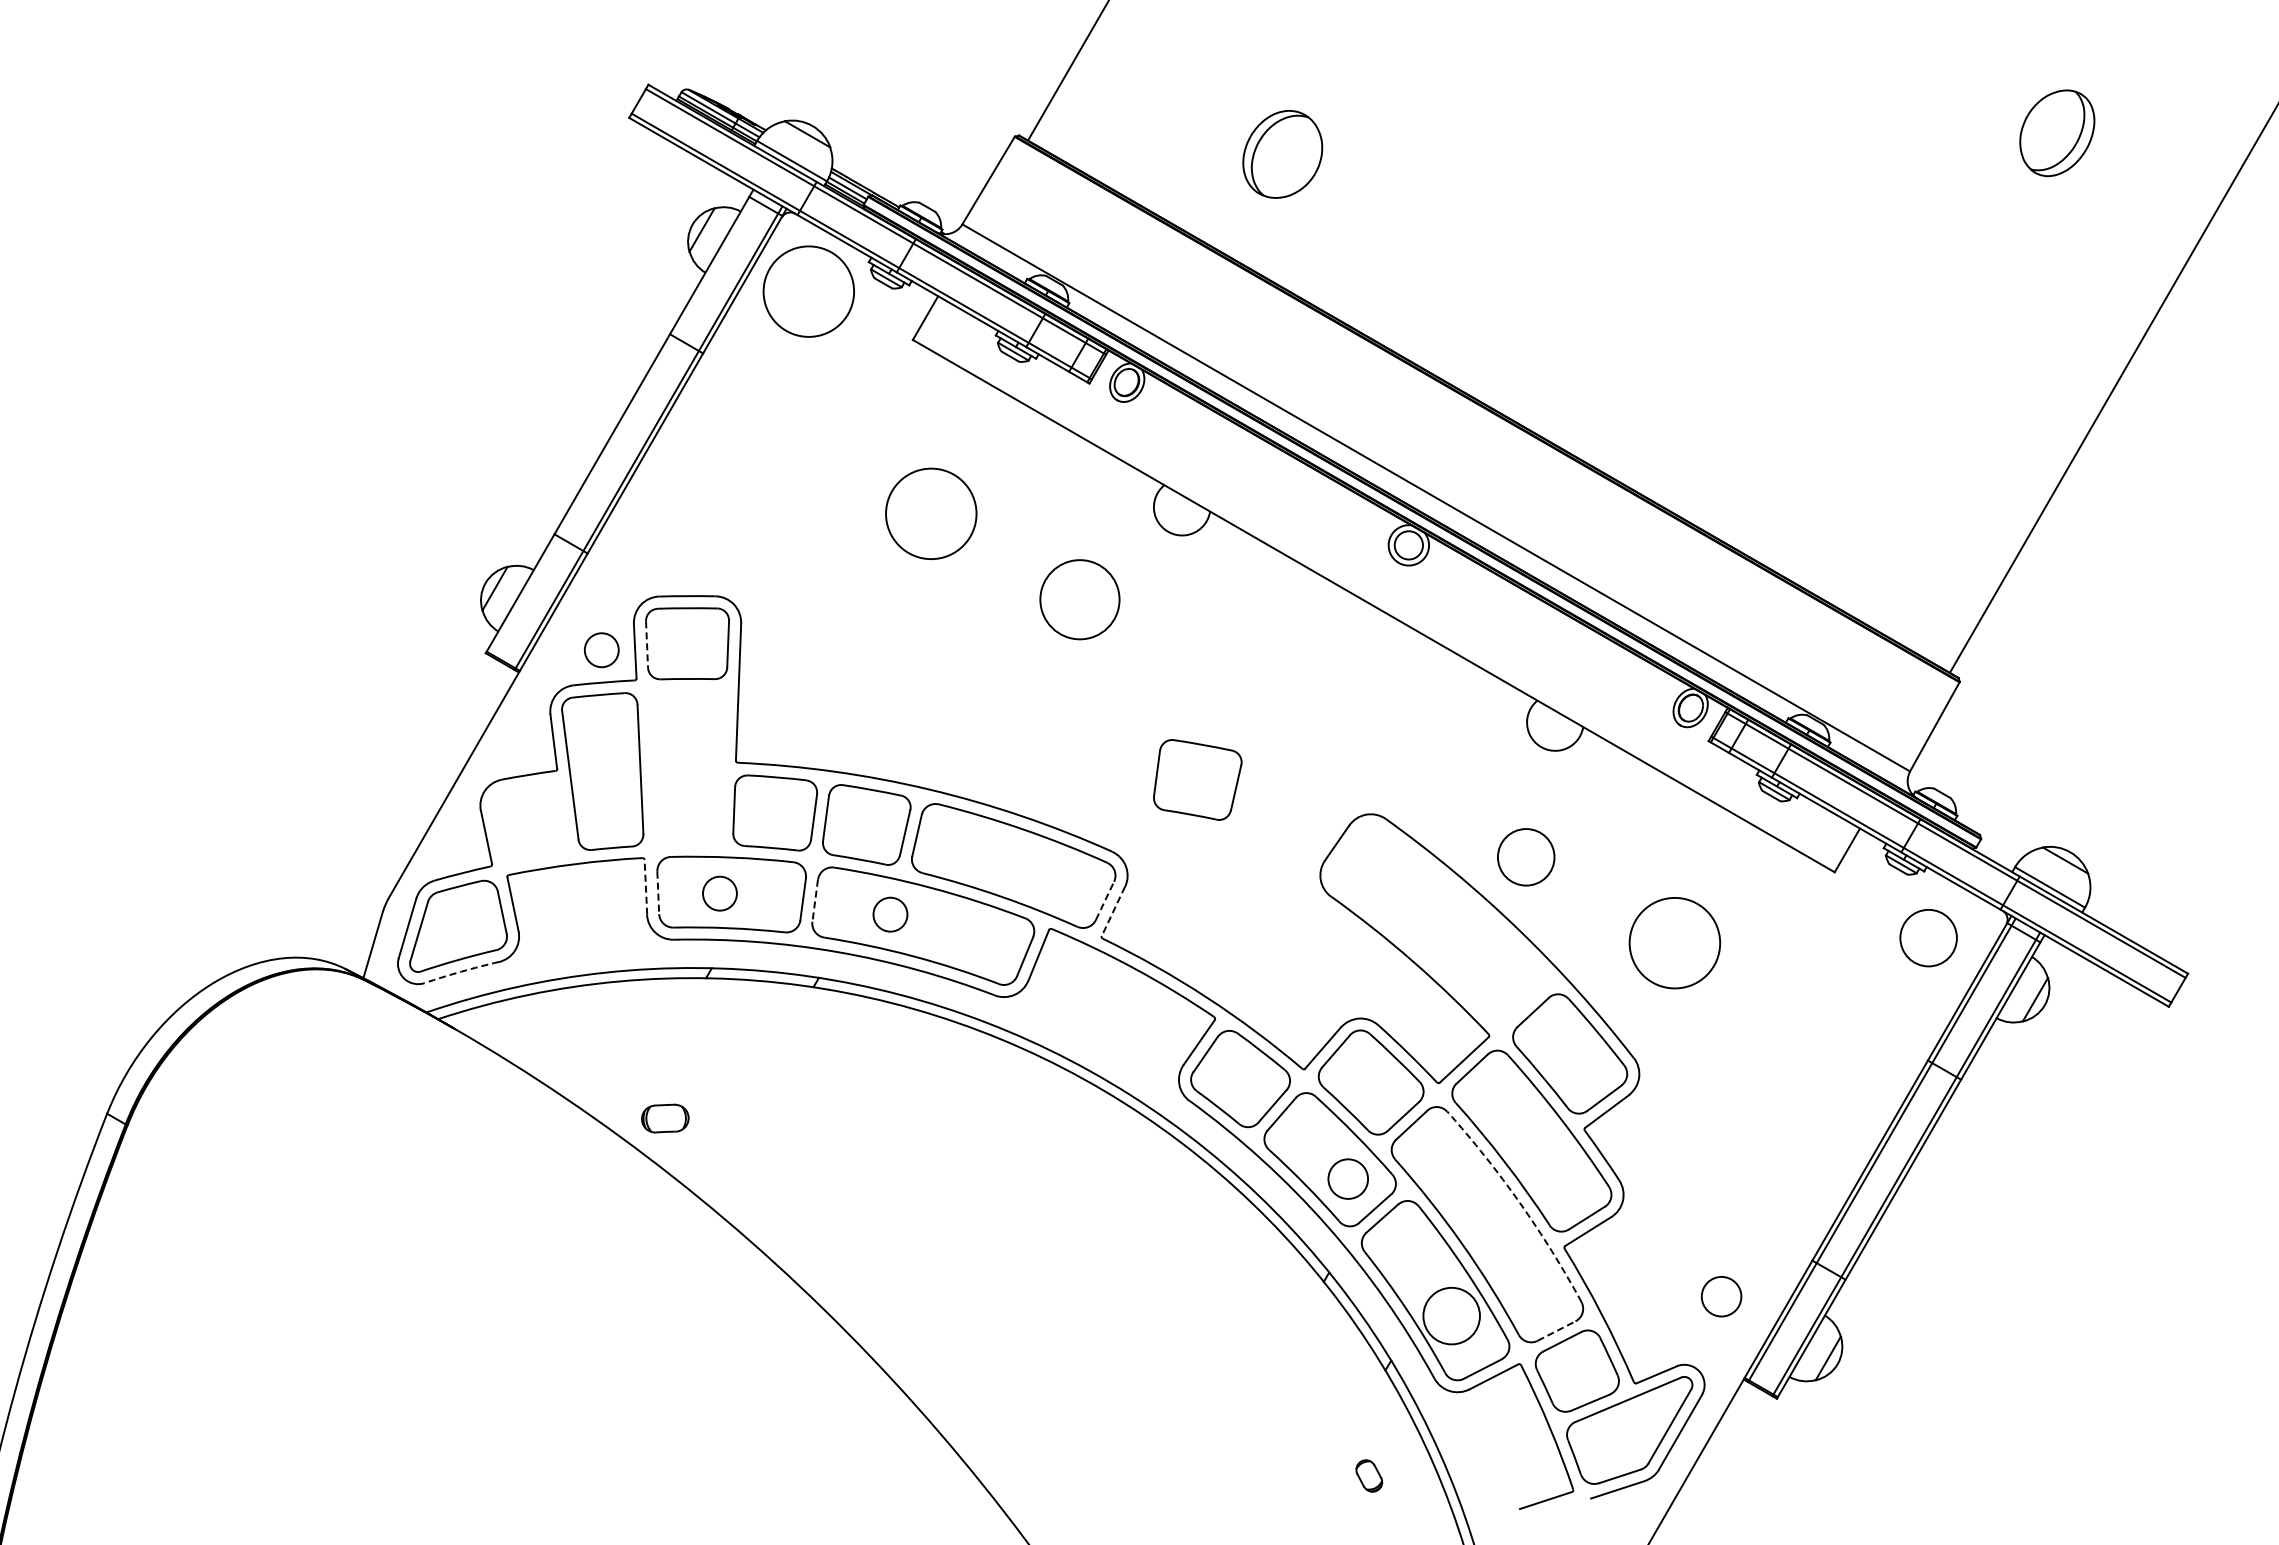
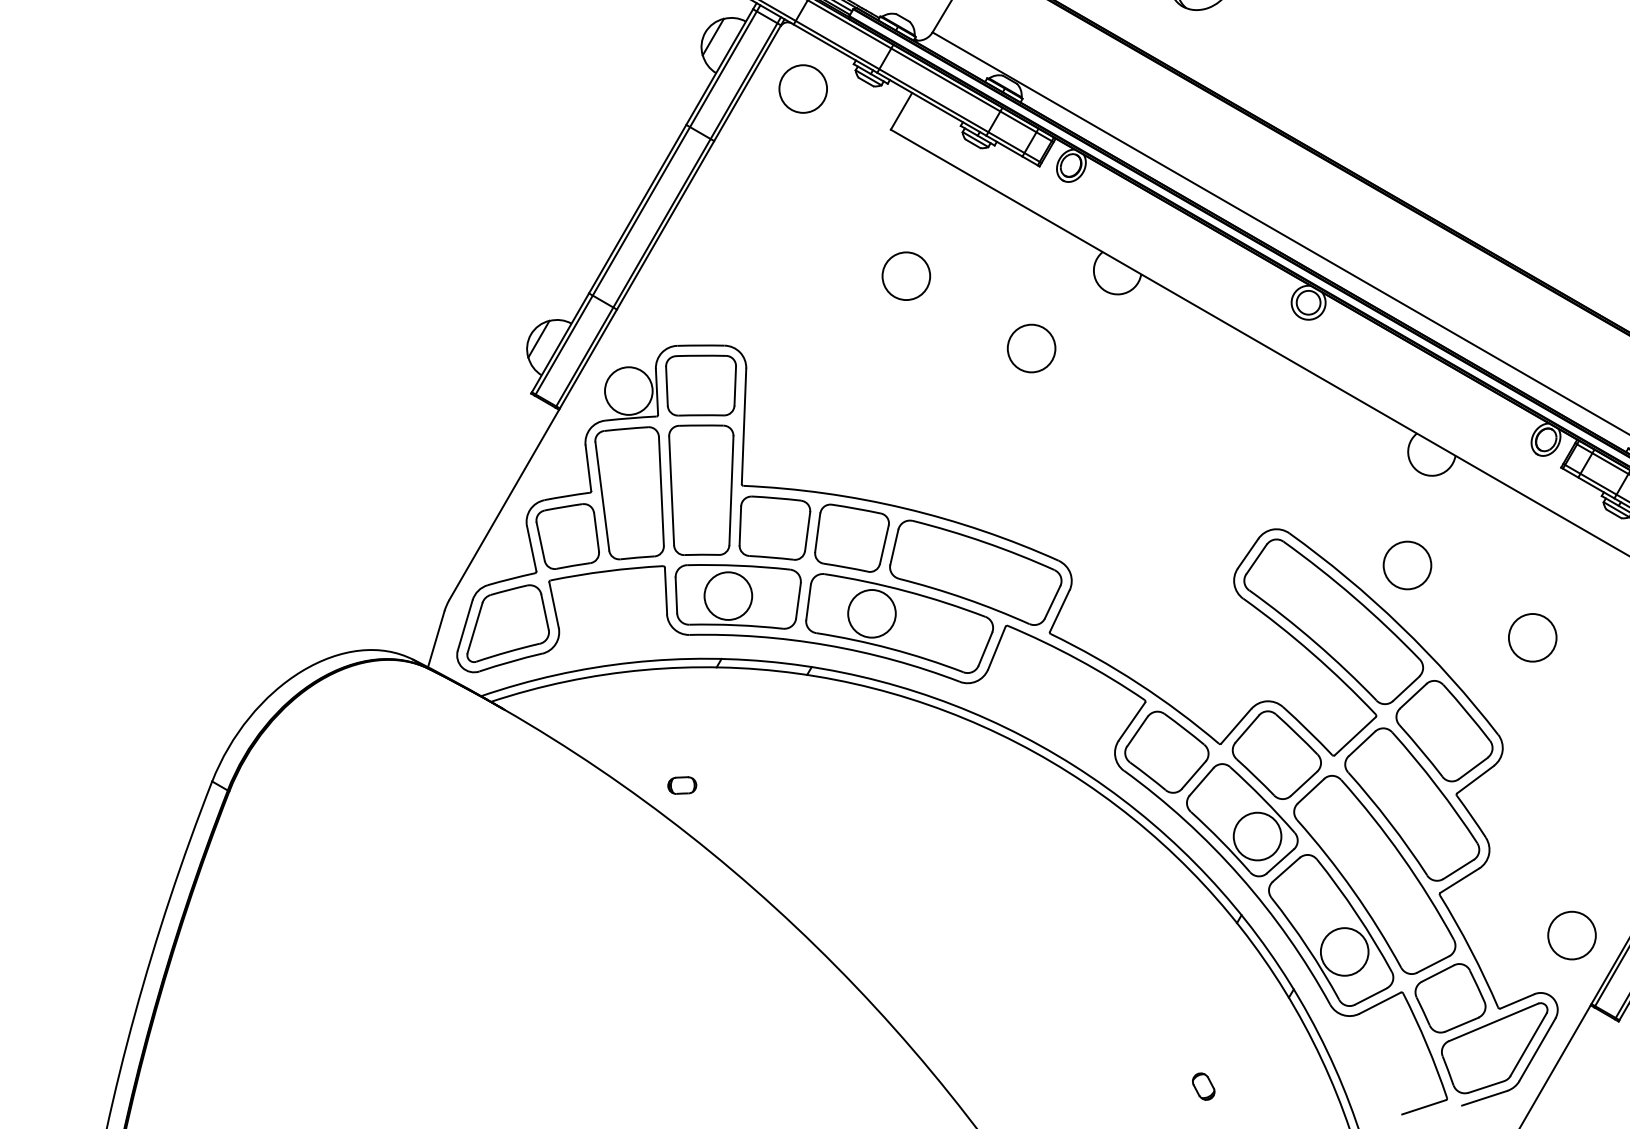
circle: (808, 291) -> (802, 88), size x0.62
line: (623, 423) -> (647, 200), added
circle: (931, 513) -> (906, 275), size x0.62
circle: (1079, 599) -> (1031, 348), size x0.71
line: (647, 645) -> (667, 387), dashed -> solid
circle: (601, 649) -> (628, 390), size x1.67
part: (687, 767) -> (701, 489), added
part: (1197, 779) -> (1130, 499), removed
part: (529, 822) -> (567, 536), added
line: (645, 886) -> (665, 590), dashed -> solid
line: (658, 893) -> (676, 595), dashed -> solid
circle: (719, 893) -> (727, 595), size x1.67
line: (1105, 900) -> (1053, 601), dashed -> solid
line: (815, 901) -> (808, 602), dashed -> solid
line: (1113, 911) -> (1059, 611), dashed -> solid
circle: (890, 914) -> (872, 613), size x1.67
part: (1438, 923) -> (1333, 621), added
circle: (1674, 942) -> (1532, 637), size x0.62
arc: (461, 971) -> (510, 661), dashed -> solid
part: (664, 1118) -> (681, 785), size x0.71
circle: (1347, 1178) -> (1256, 836), size x1.43
arc: (1519, 1203) -> (1401, 857), dashed -> solid
circle: (1721, 1296) -> (1571, 935), size x1.43
line: (1557, 1330) -> (1433, 964), dashed -> solid
part: (1369, 1475) -> (1203, 1086), moved

